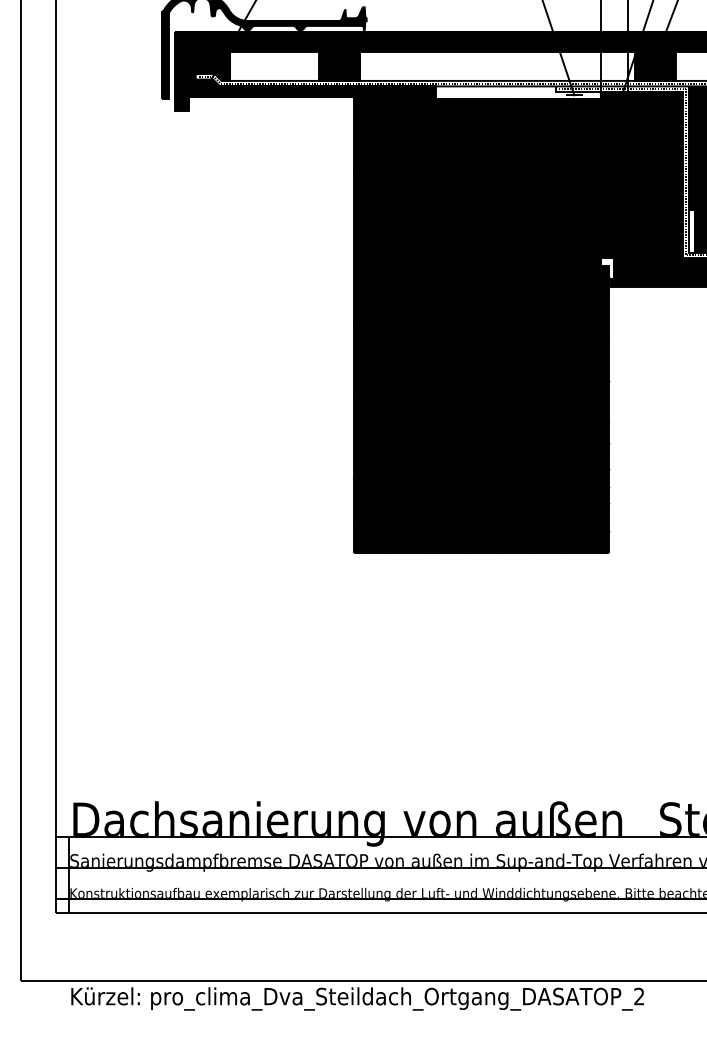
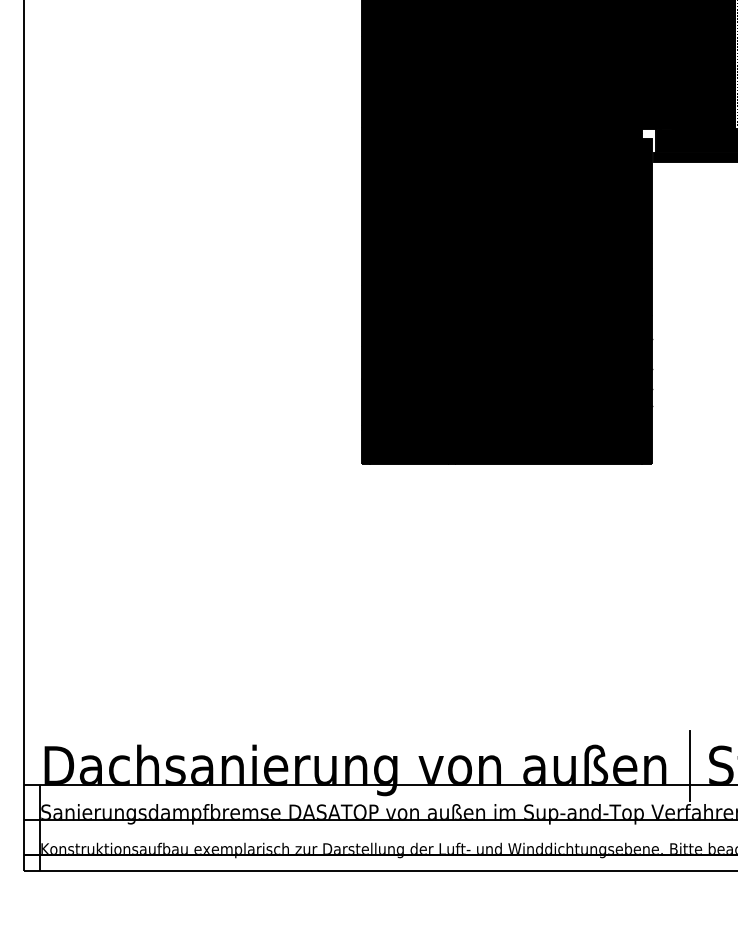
line: (643, 819) -> (690, 765), added

